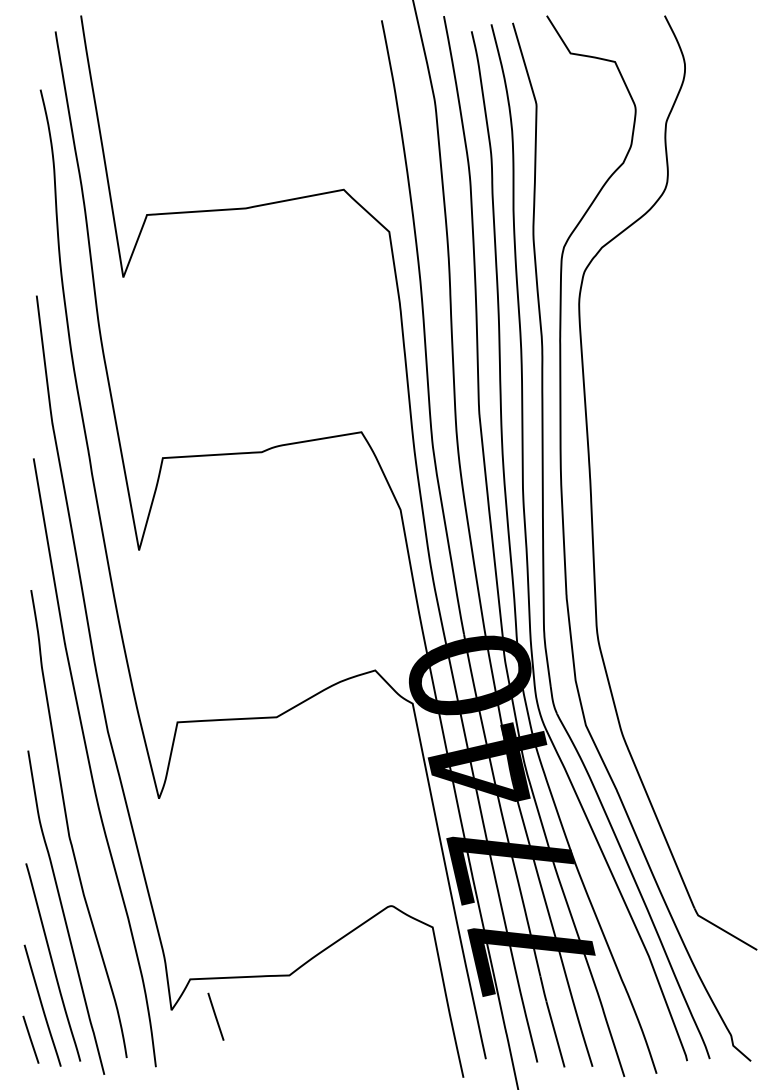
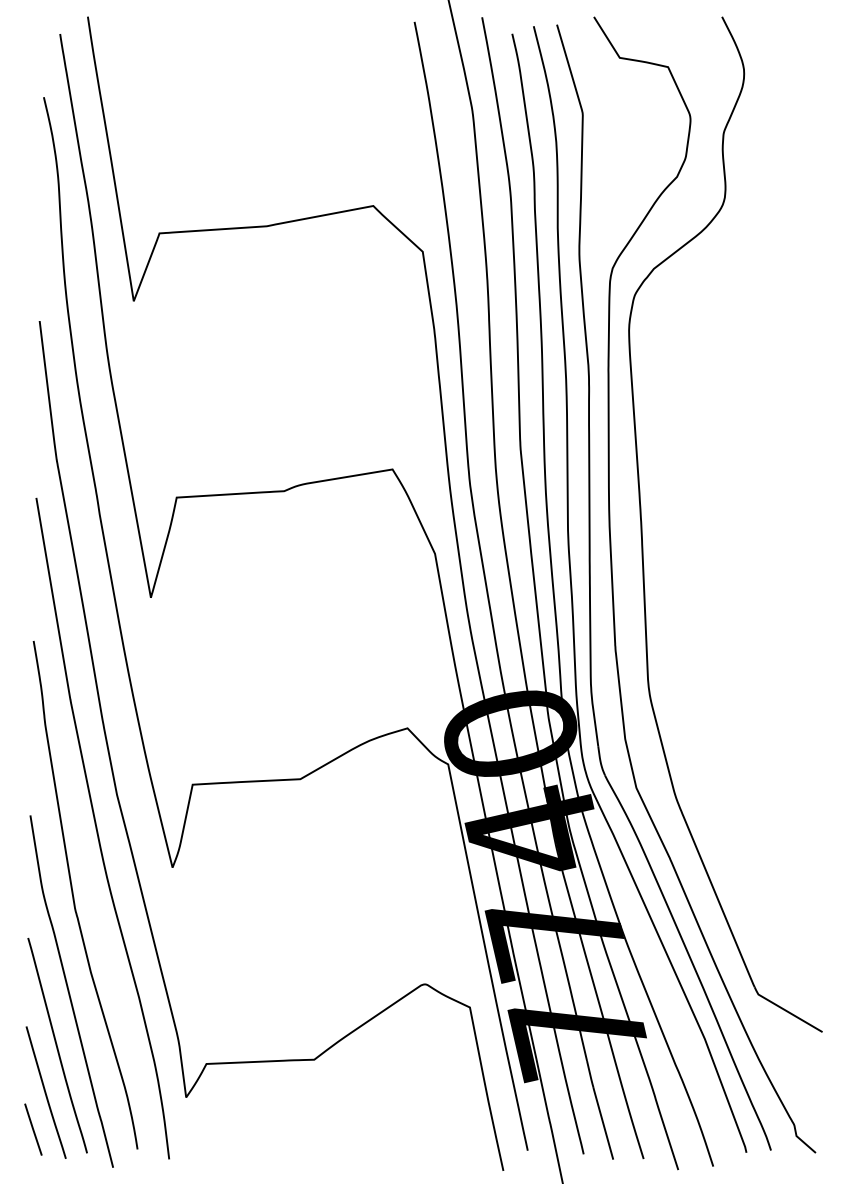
line: (215, 1016) -> (233, 1104), removed

